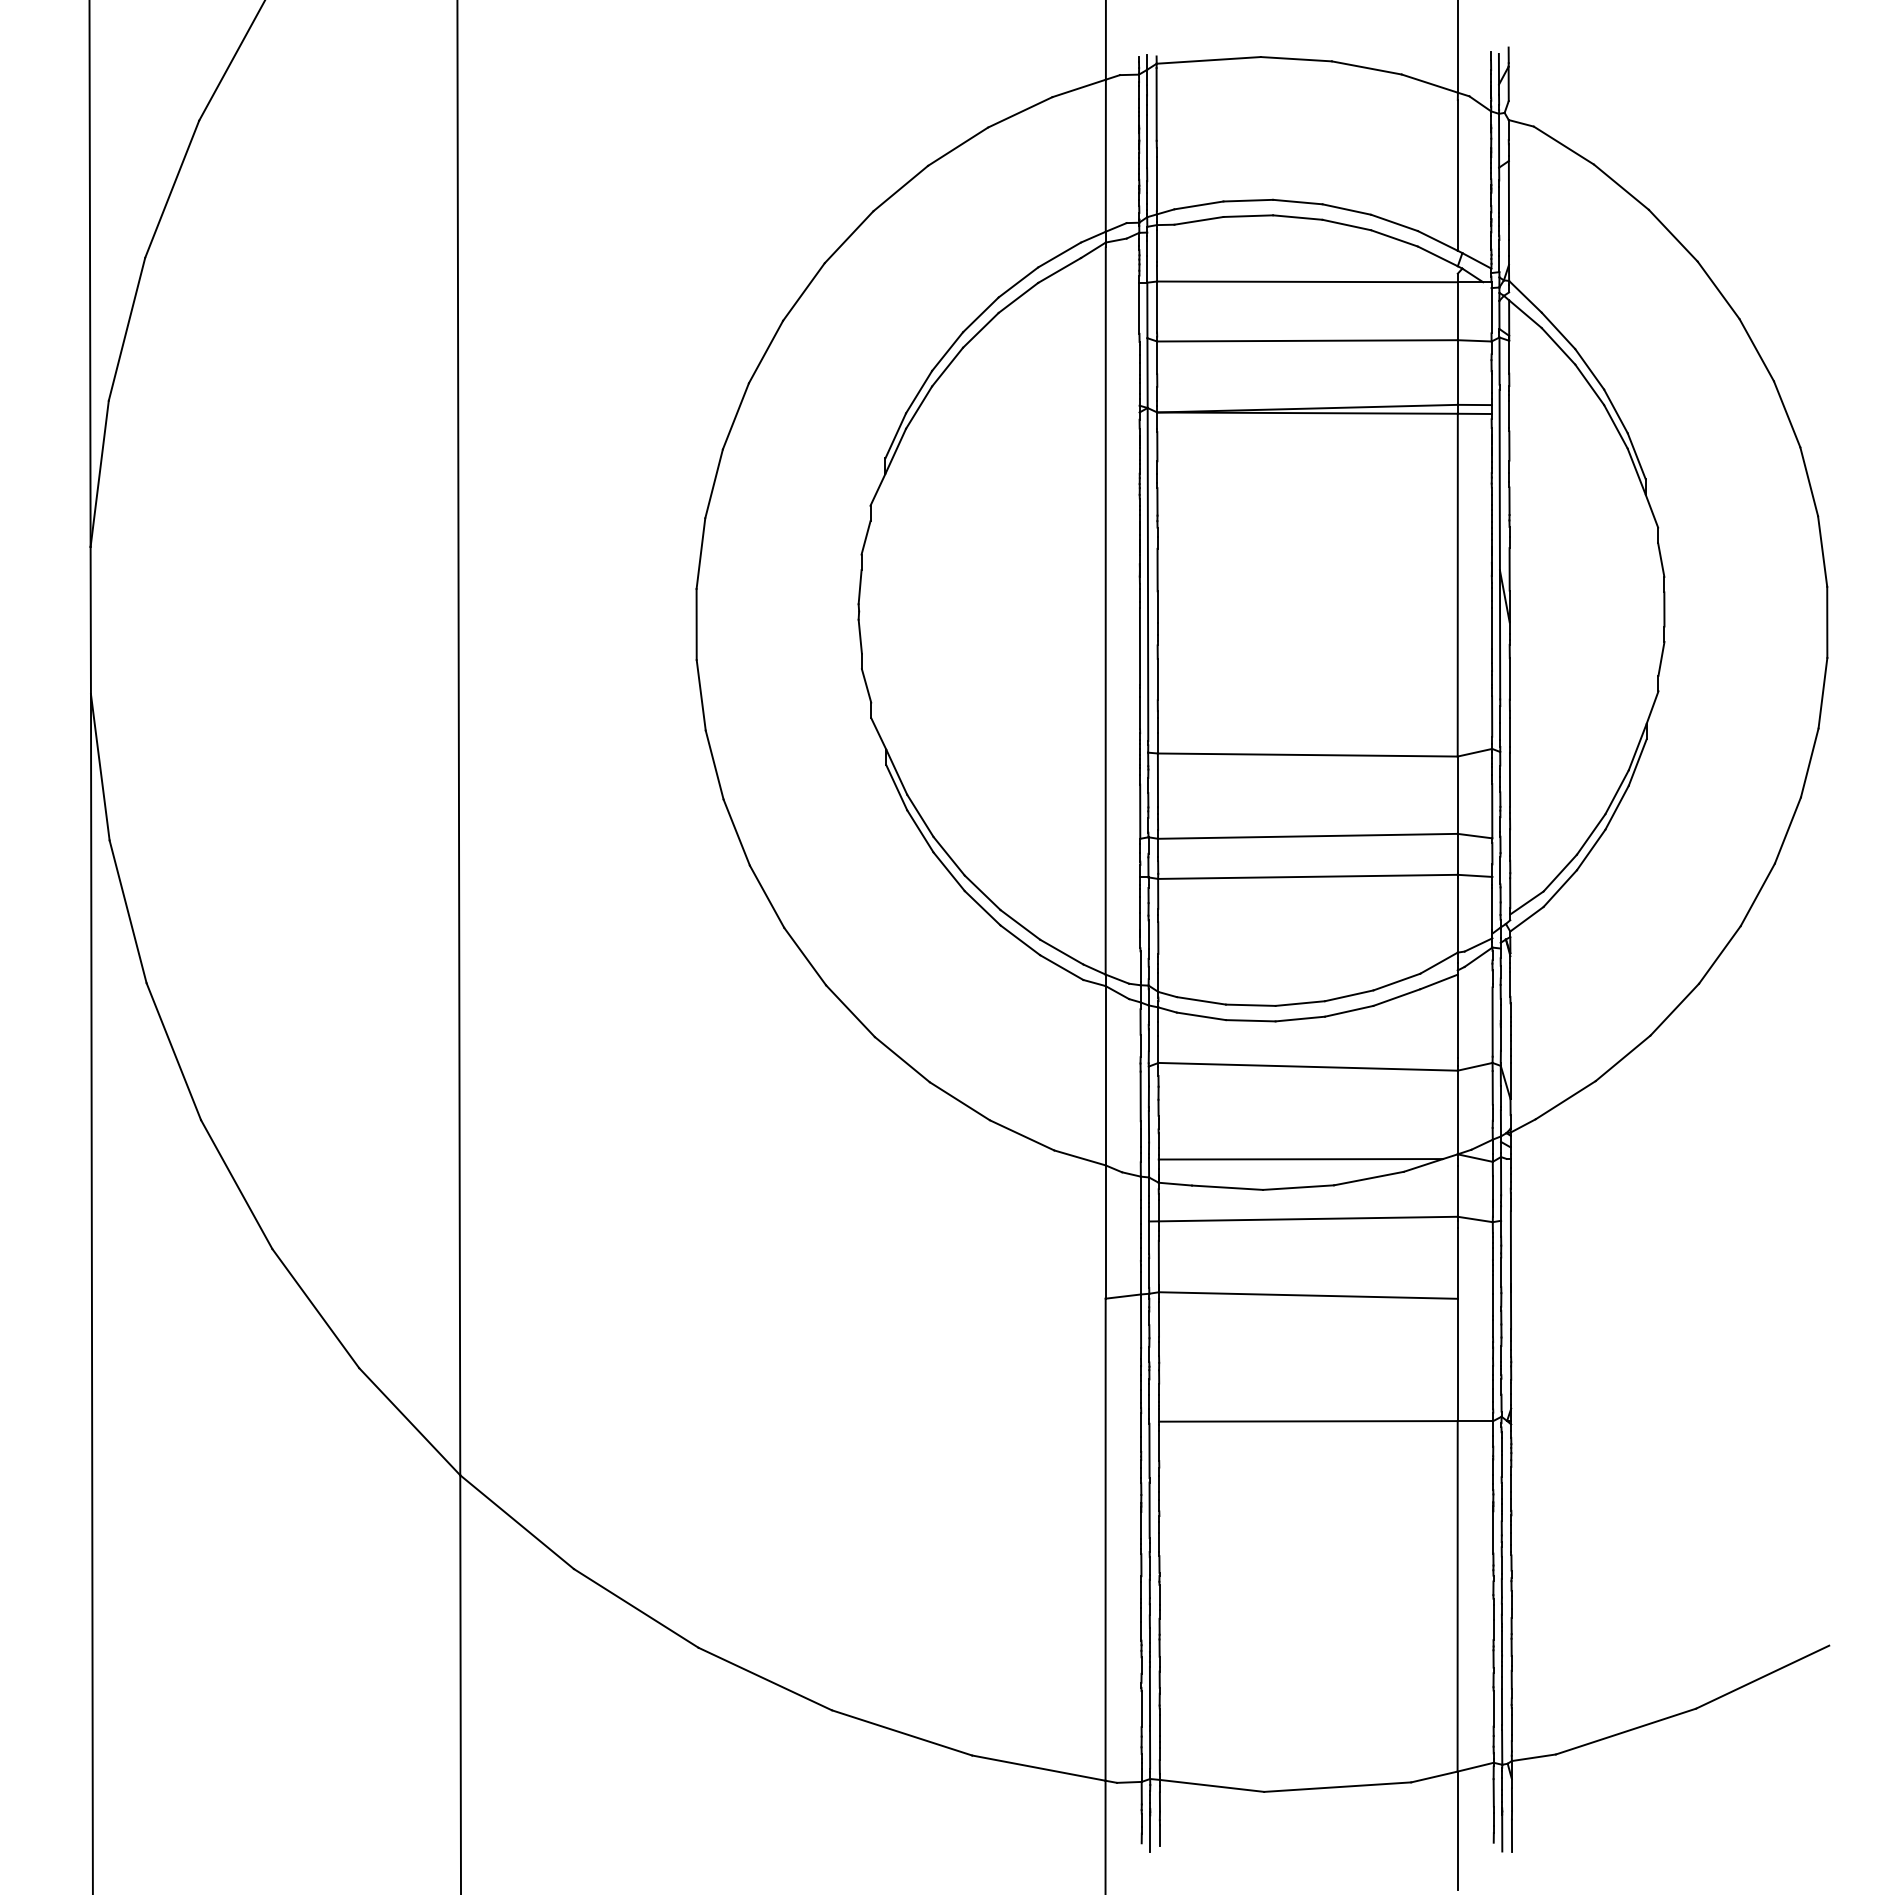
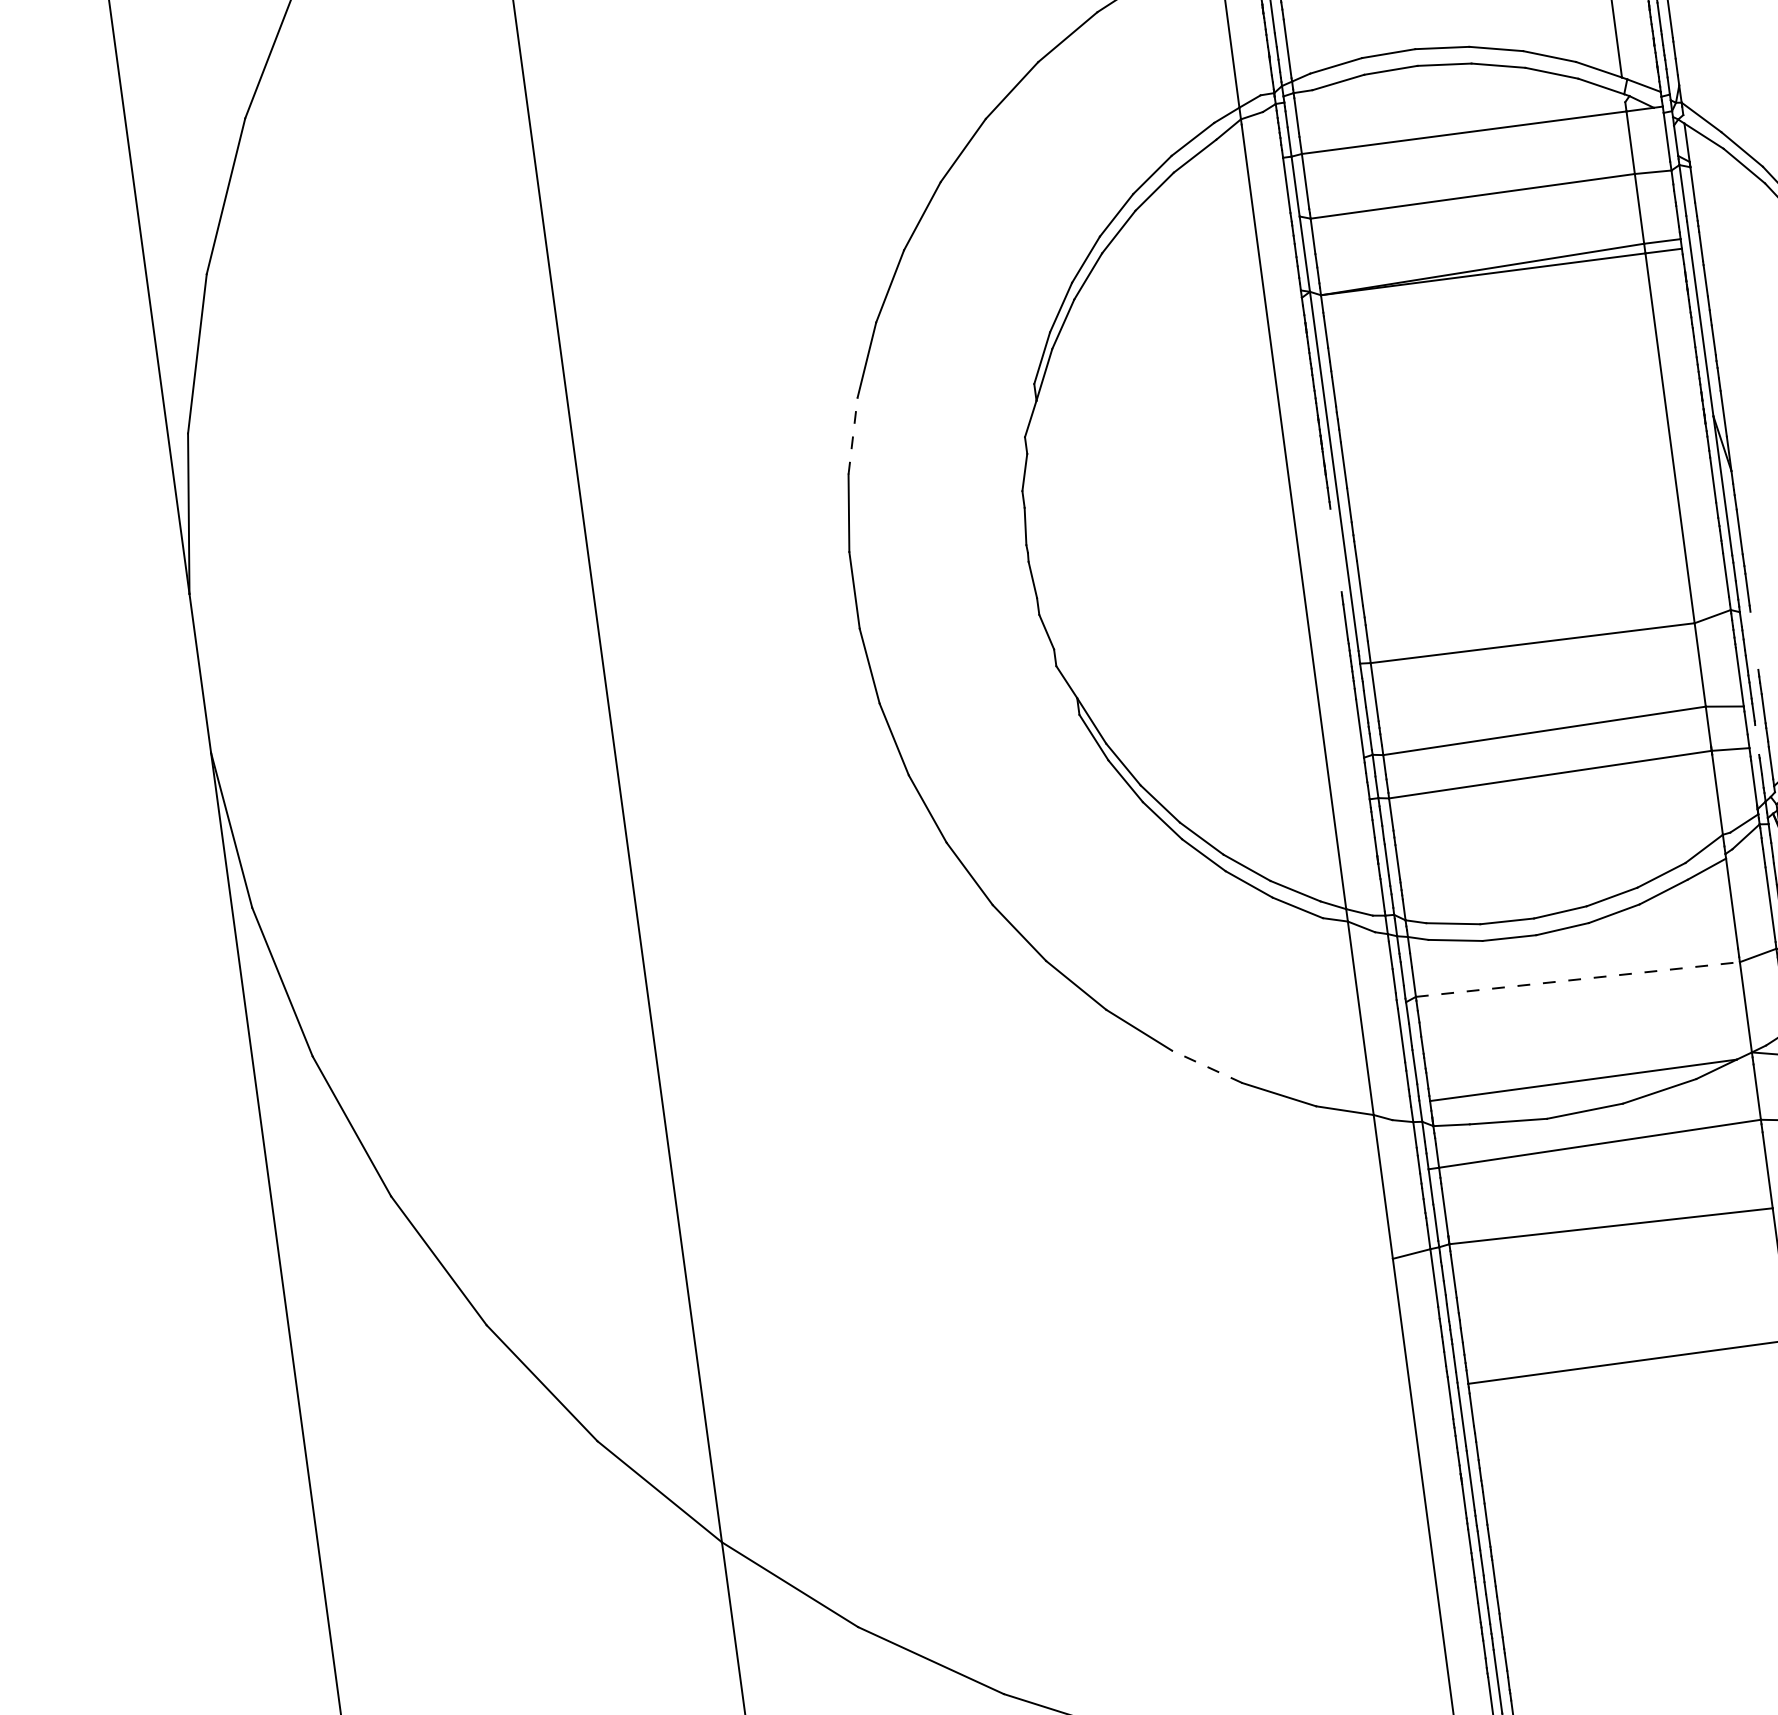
line: (714, 483) -> (853, 435), solid -> dashed
line: (1139, 646) -> (1335, 550), removed
line: (1509, 779) -> (1753, 640), removed
line: (1500, 870) -> (1757, 740), removed
line: (1308, 1066) -> (1578, 979), solid -> dashed
line: (959, 1101) -> (1206, 1067), solid -> dashed

